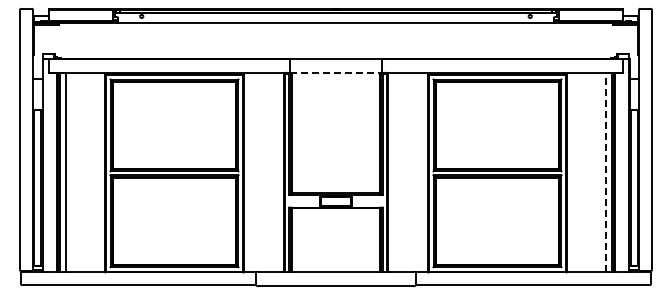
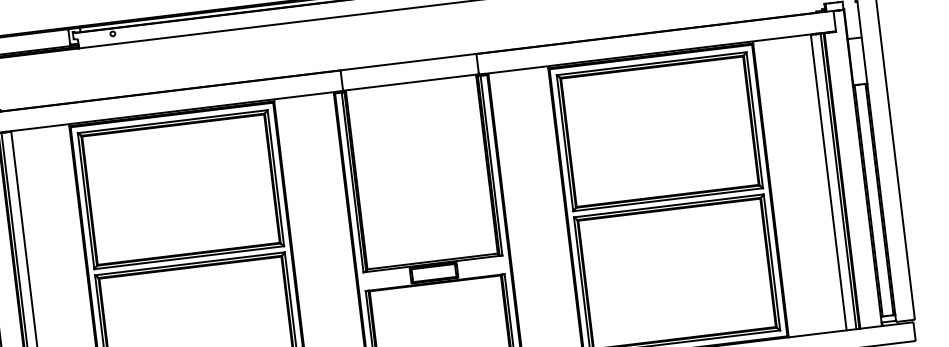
line: (336, 72) -> (411, 82), dashed -> solid
line: (605, 172) -> (828, 182), dashed -> solid

